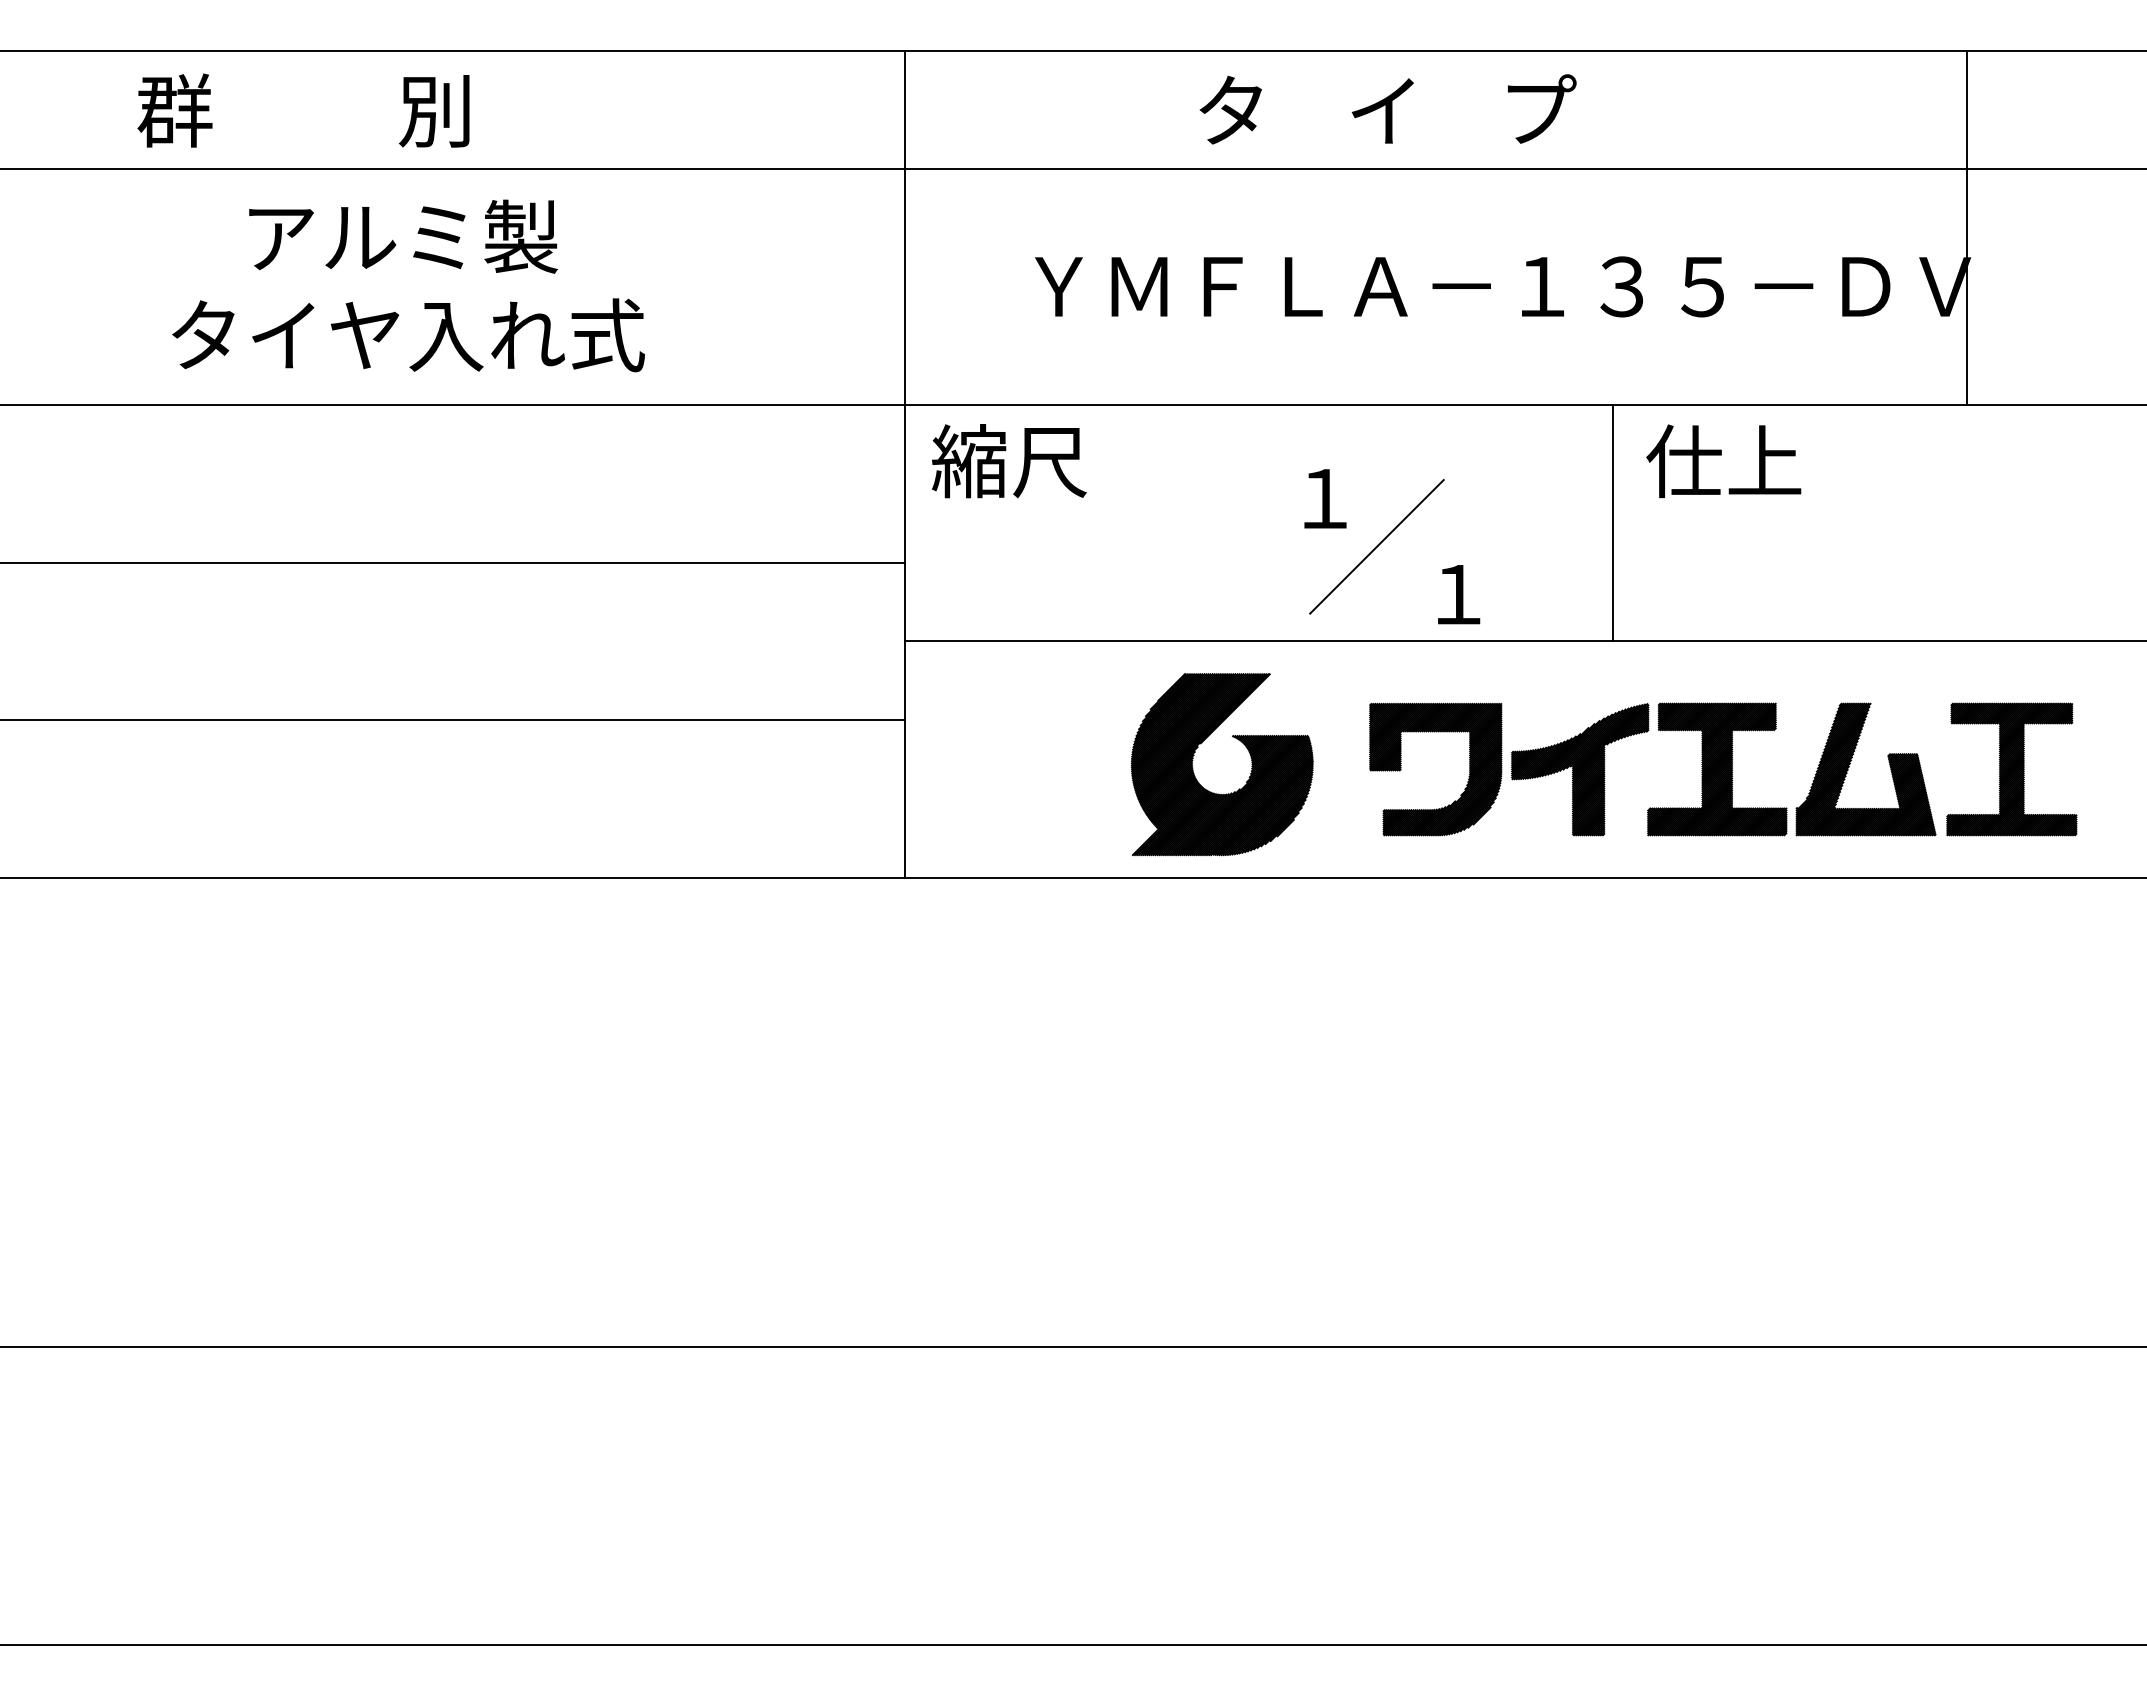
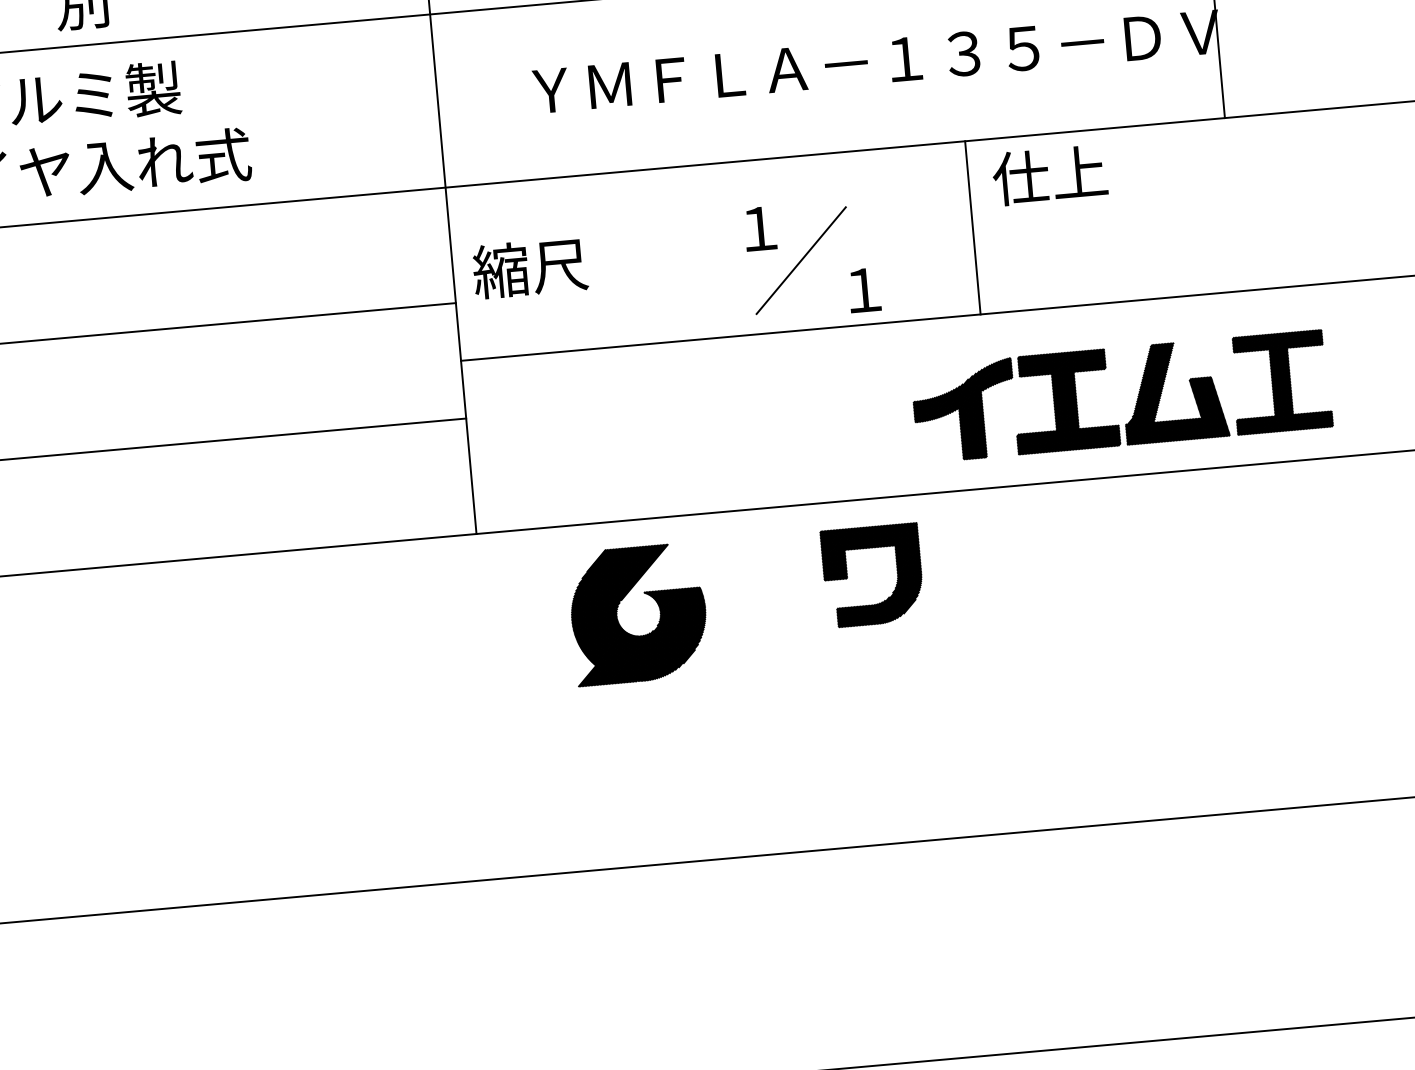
text: (1009, 461) -> (530, 268), moved
part: (1193, 760) -> (617, 613), moved
part: (1468, 776) -> (897, 578), moved

